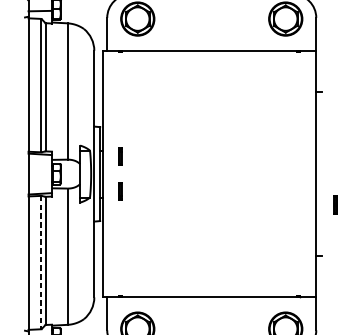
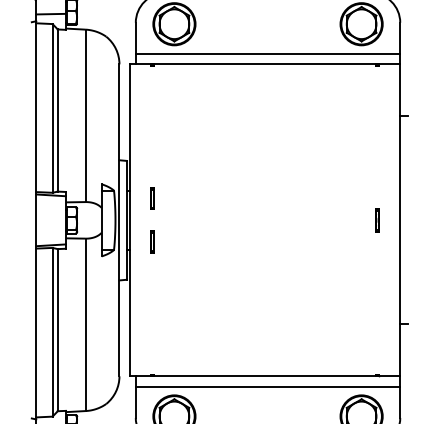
line: (211, 42) -> (267, 53), added
line: (335, 205) -> (377, 220), moved
line: (41, 262) -> (52, 332), dashed -> solid
line: (211, 306) -> (267, 387), added

